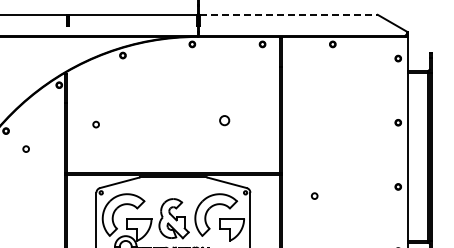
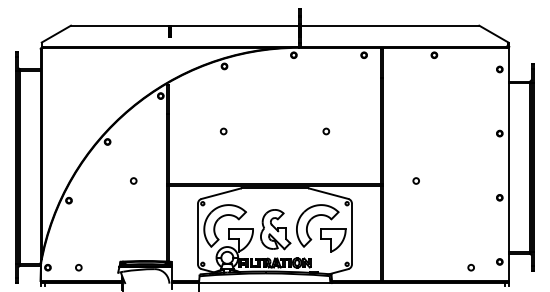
line: (288, 14) -> (390, 25), dashed -> solid
circle: (224, 120) -> (326, 131), size x0.62
circle: (95, 124) -> (223, 131), moved
circle: (25, 148) -> (133, 180), moved
circle: (313, 195) -> (415, 180), moved

